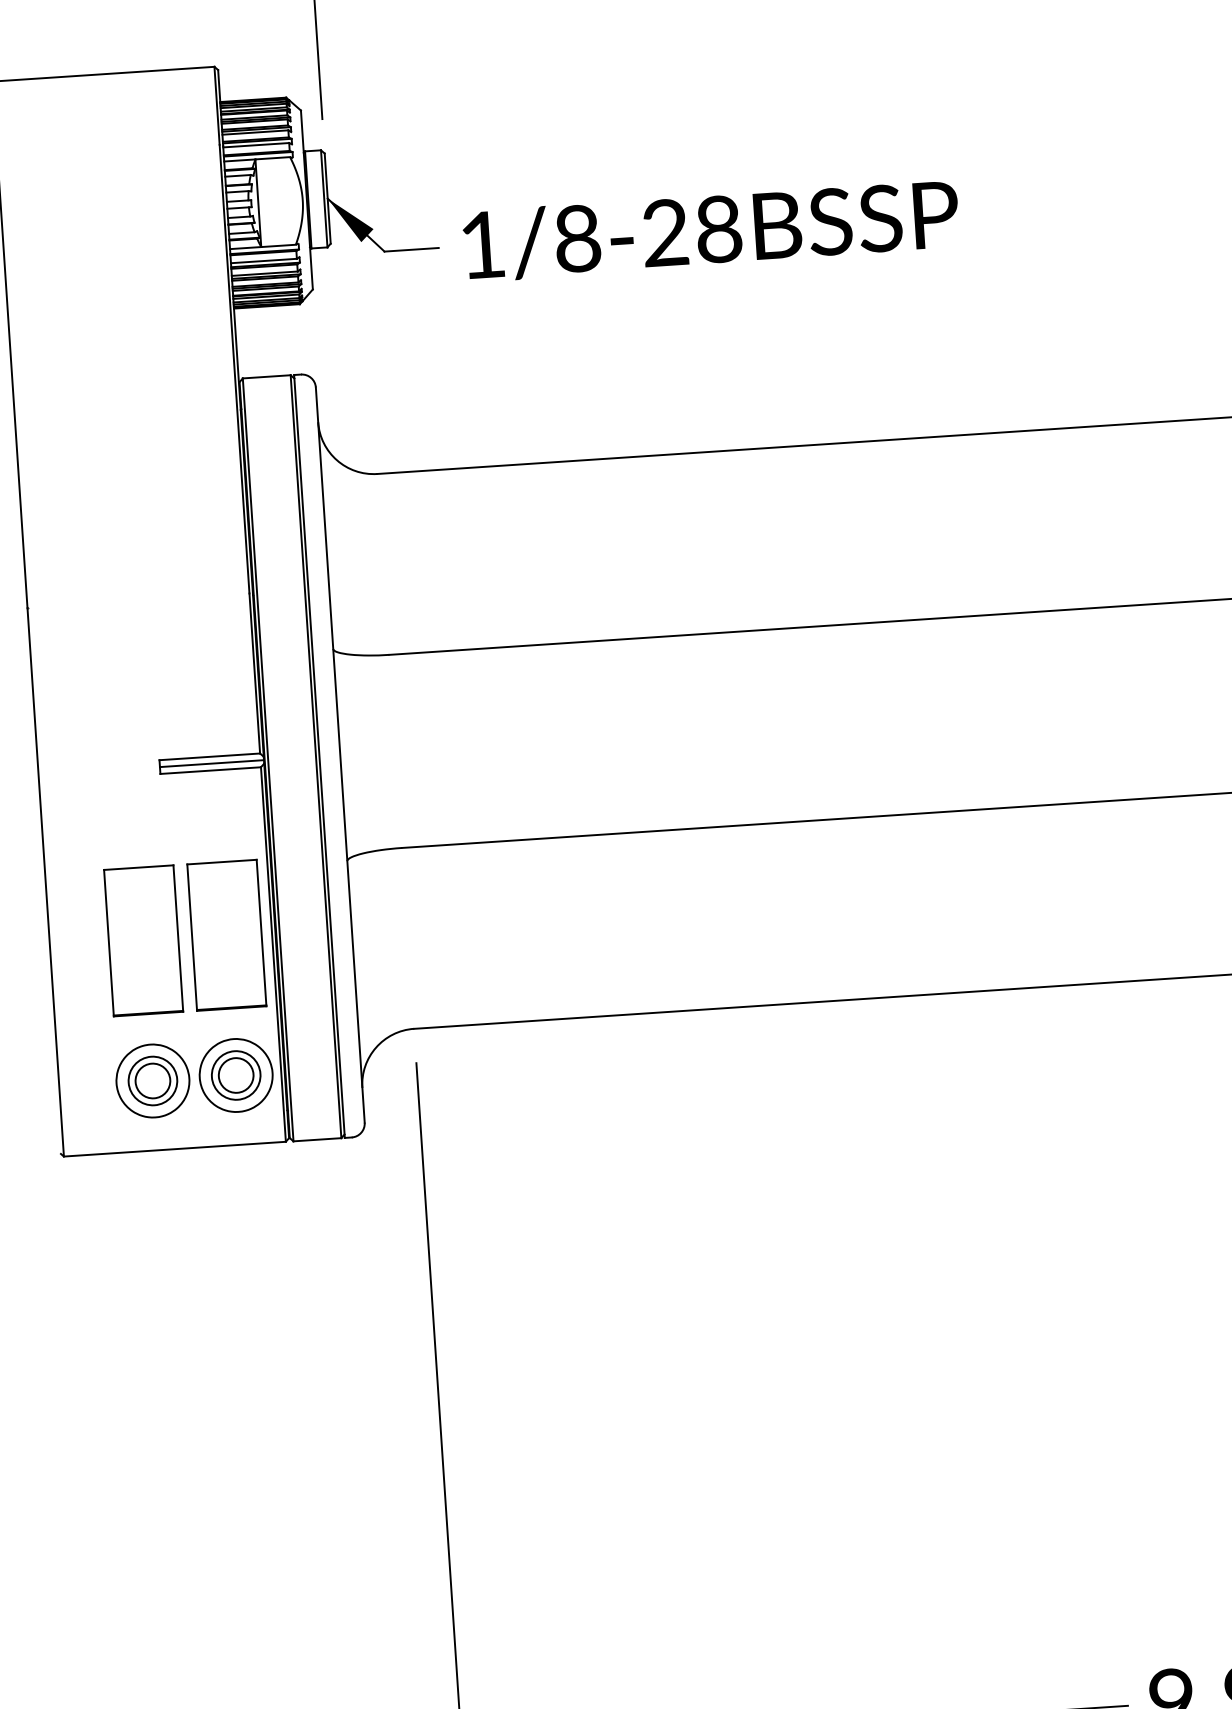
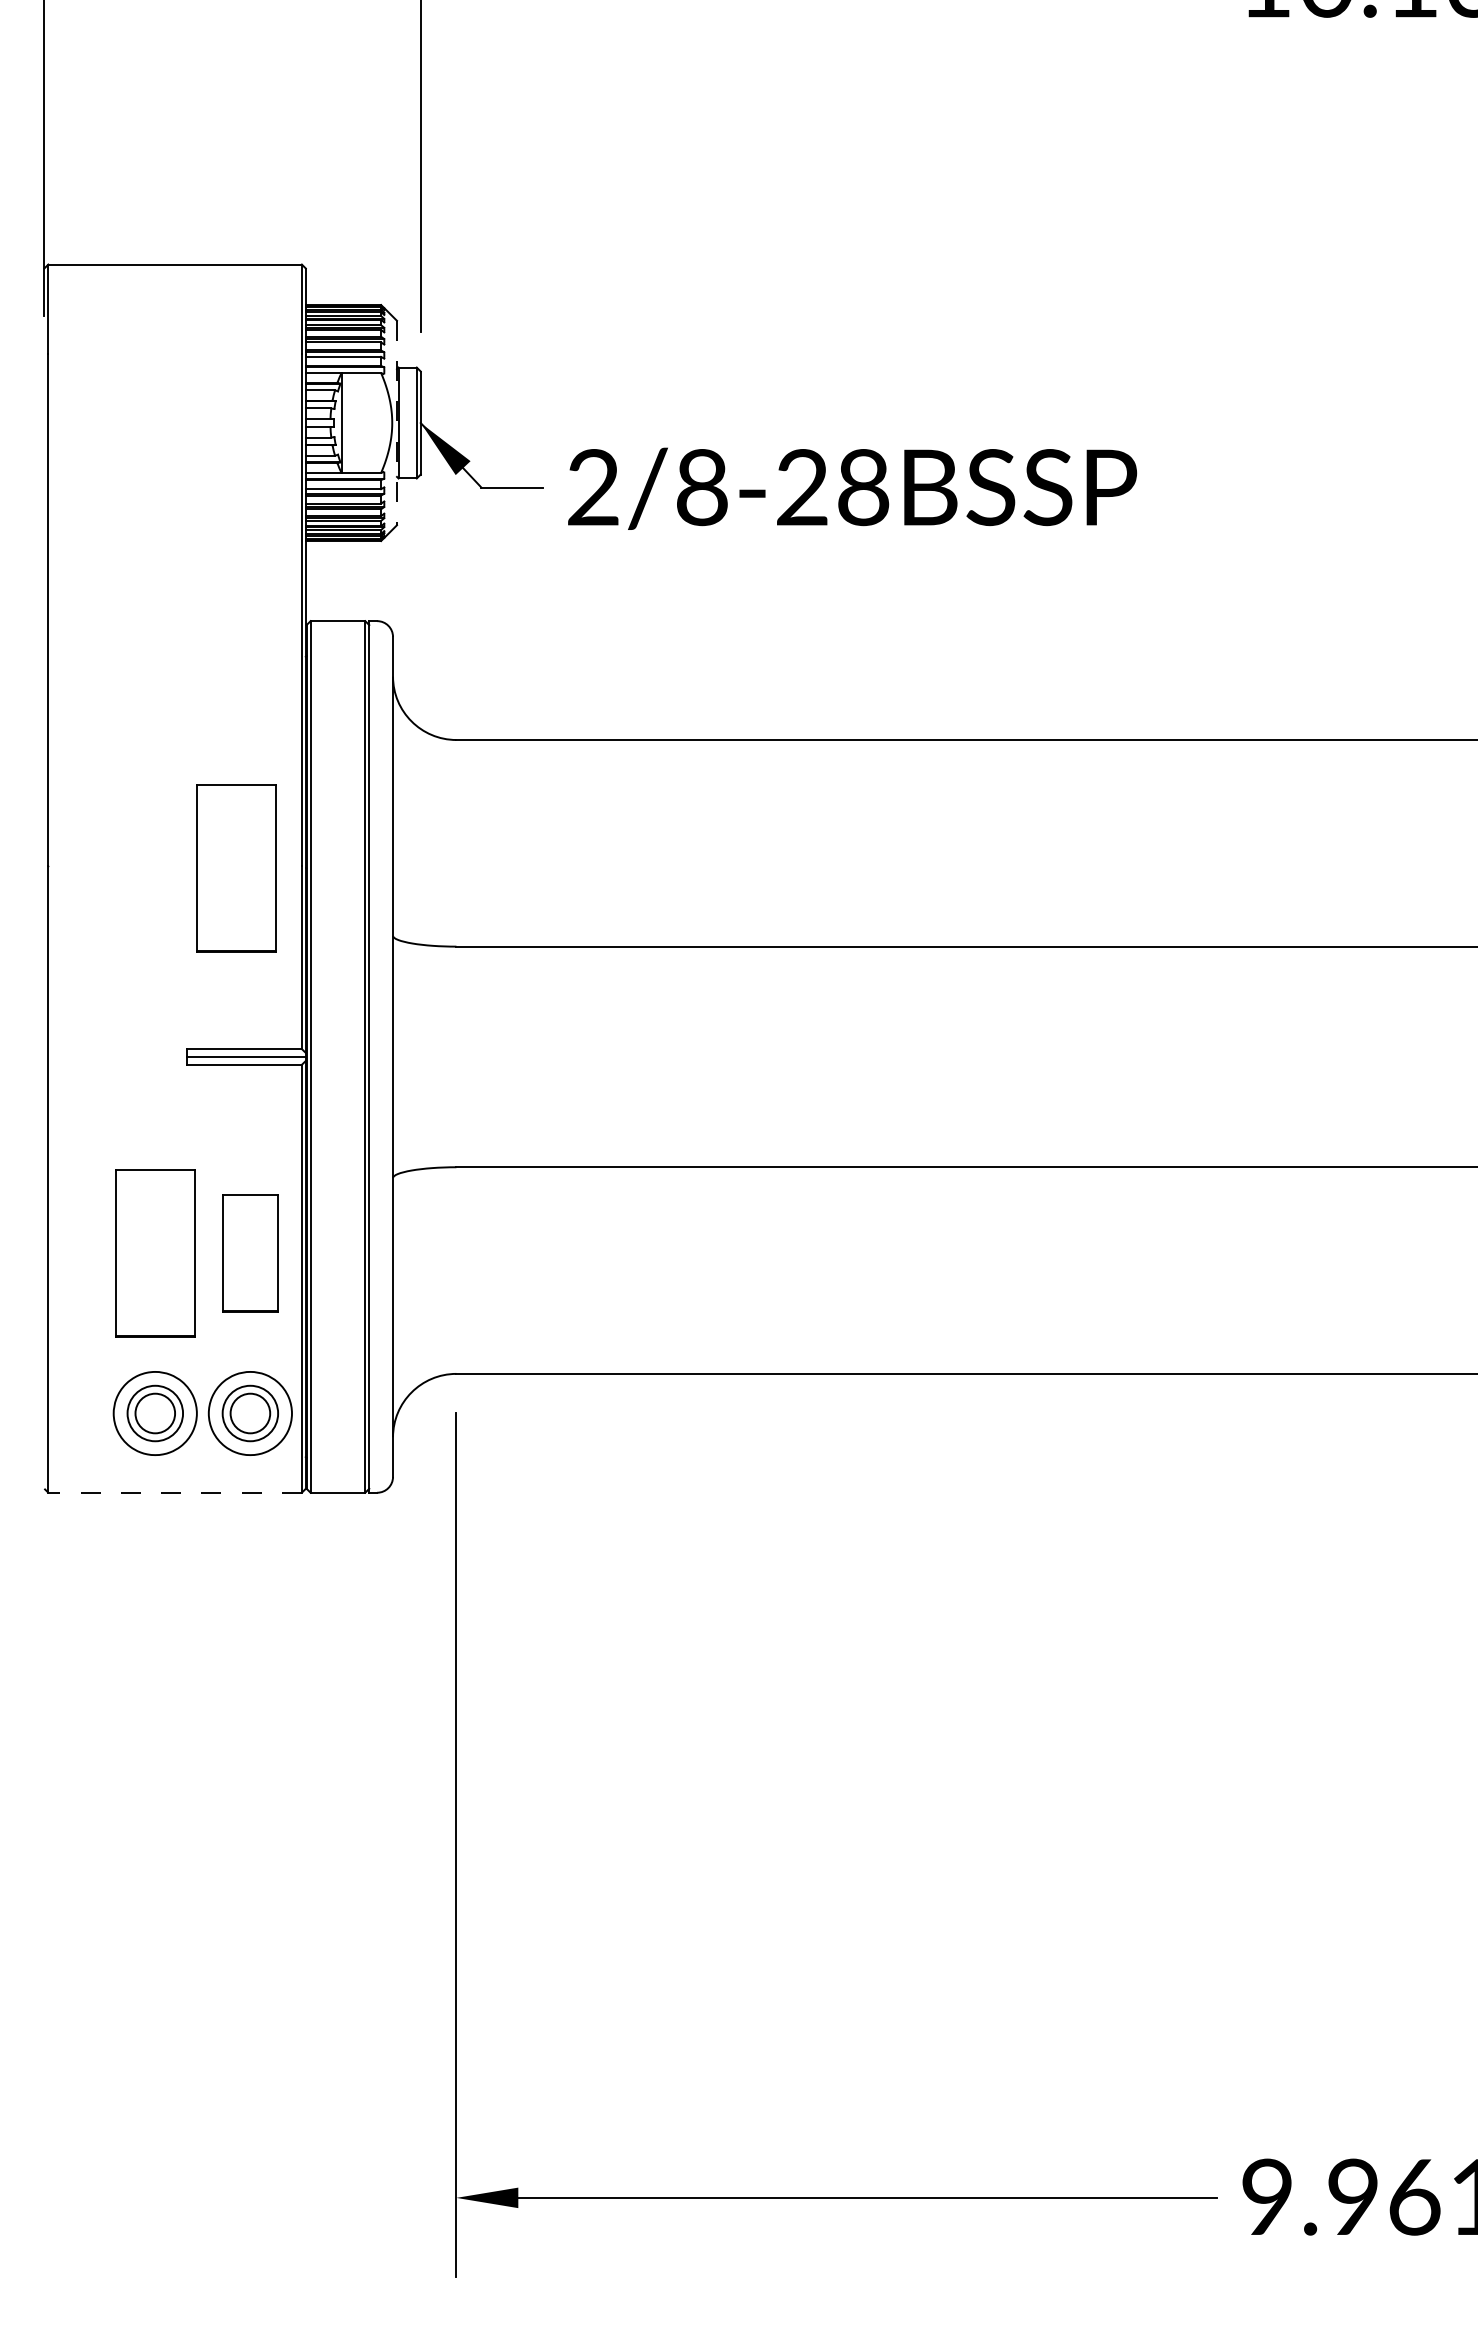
line: (307, 200) -> (397, 423), solid -> dashed
text: (482, 245) -> (593, 487), 1/8-28 -> 2/8-28
part: (192, 599) -> (236, 868), added
part: (226, 935) -> (250, 1253), size x0.7
line: (175, 1148) -> (175, 1492), solid -> dashed

